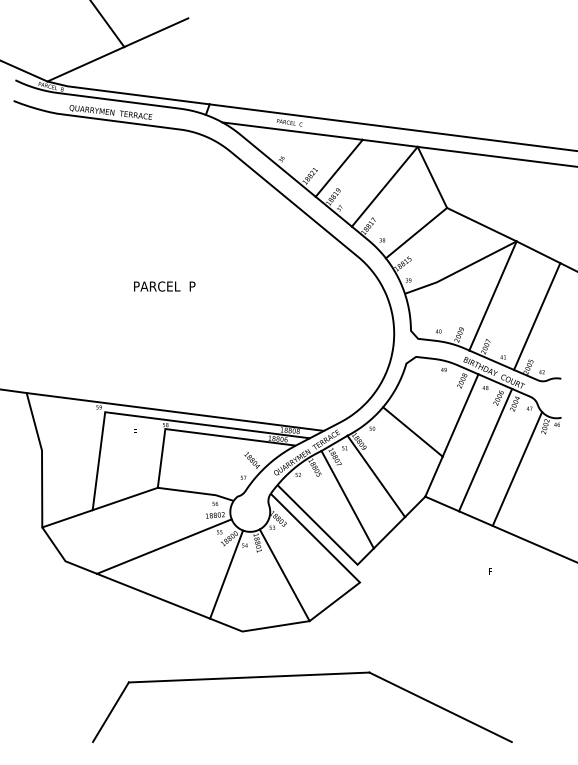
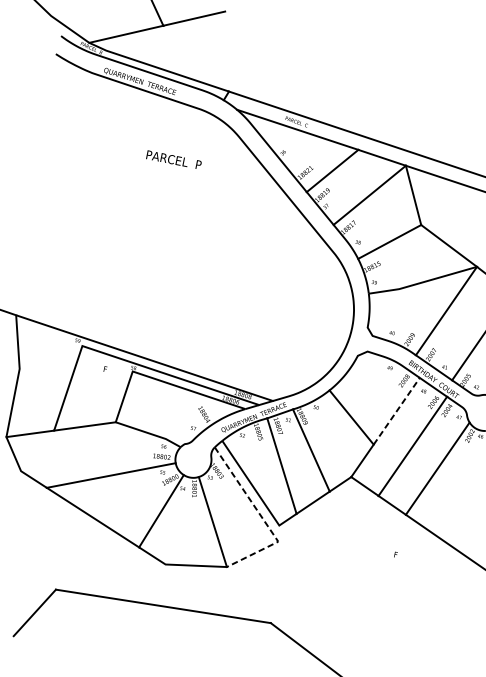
text: (164, 286) -> (173, 159), moved
line: (460, 415) -> (396, 411), solid -> dashed
line: (338, 561) -> (262, 519), solid -> dashed

